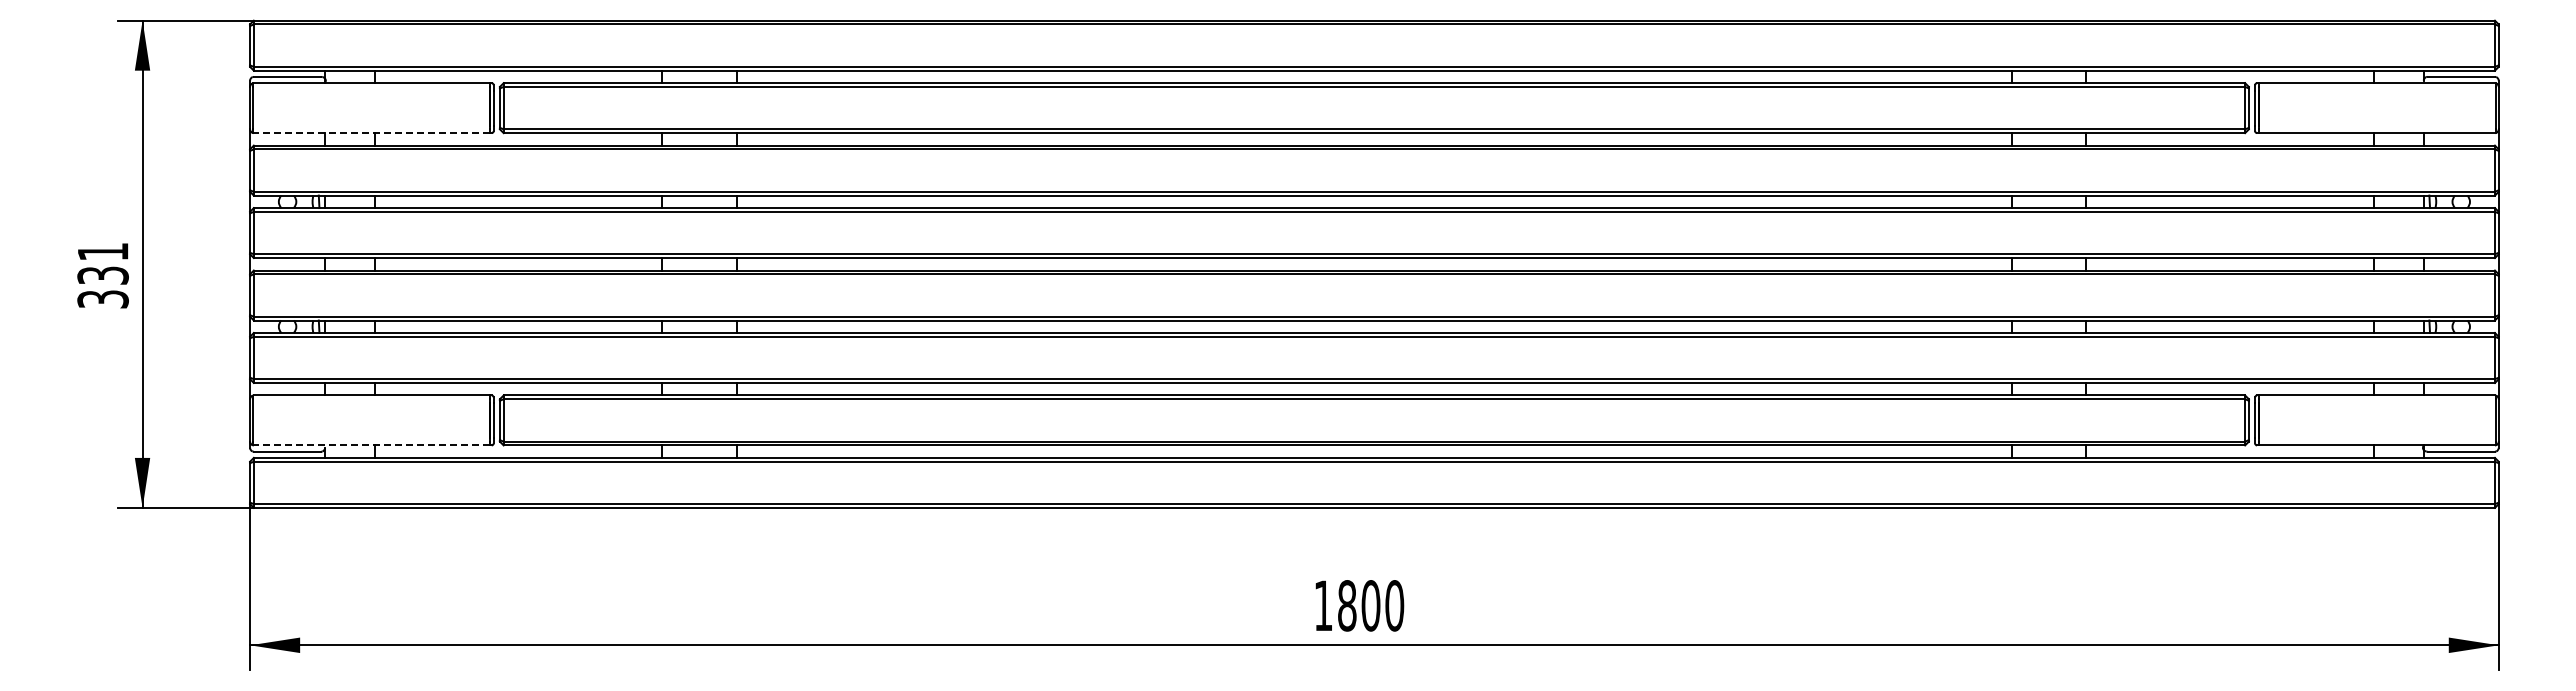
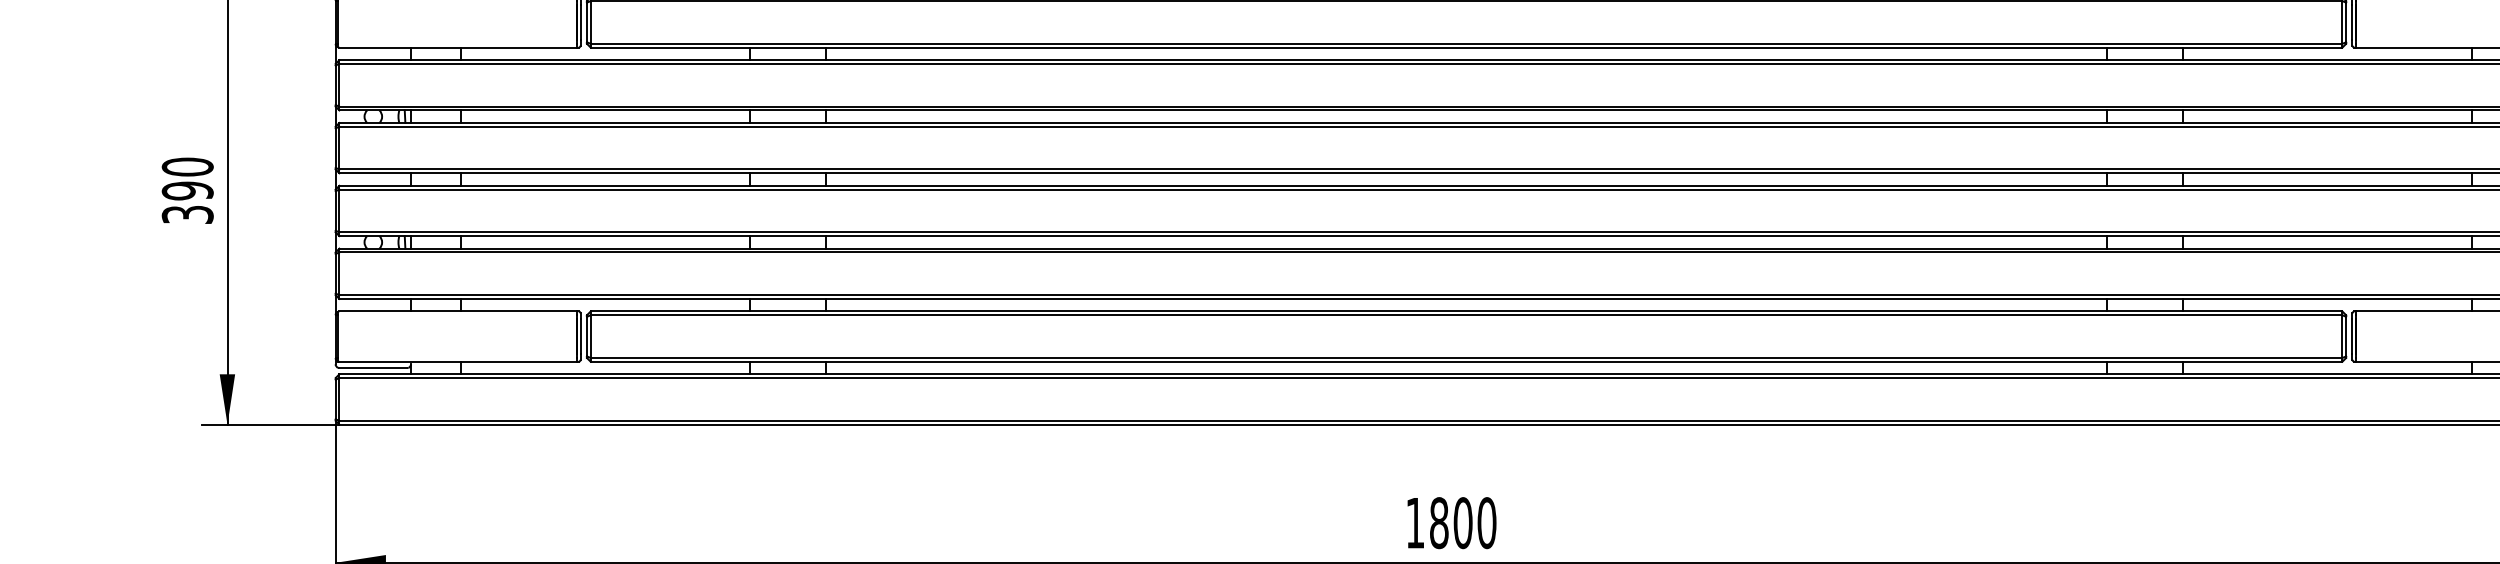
line: (371, 133) -> (457, 47), dashed -> solid
text: (102, 263) -> (187, 178), 331 -> 390
line: (371, 445) -> (457, 361), dashed -> solid

